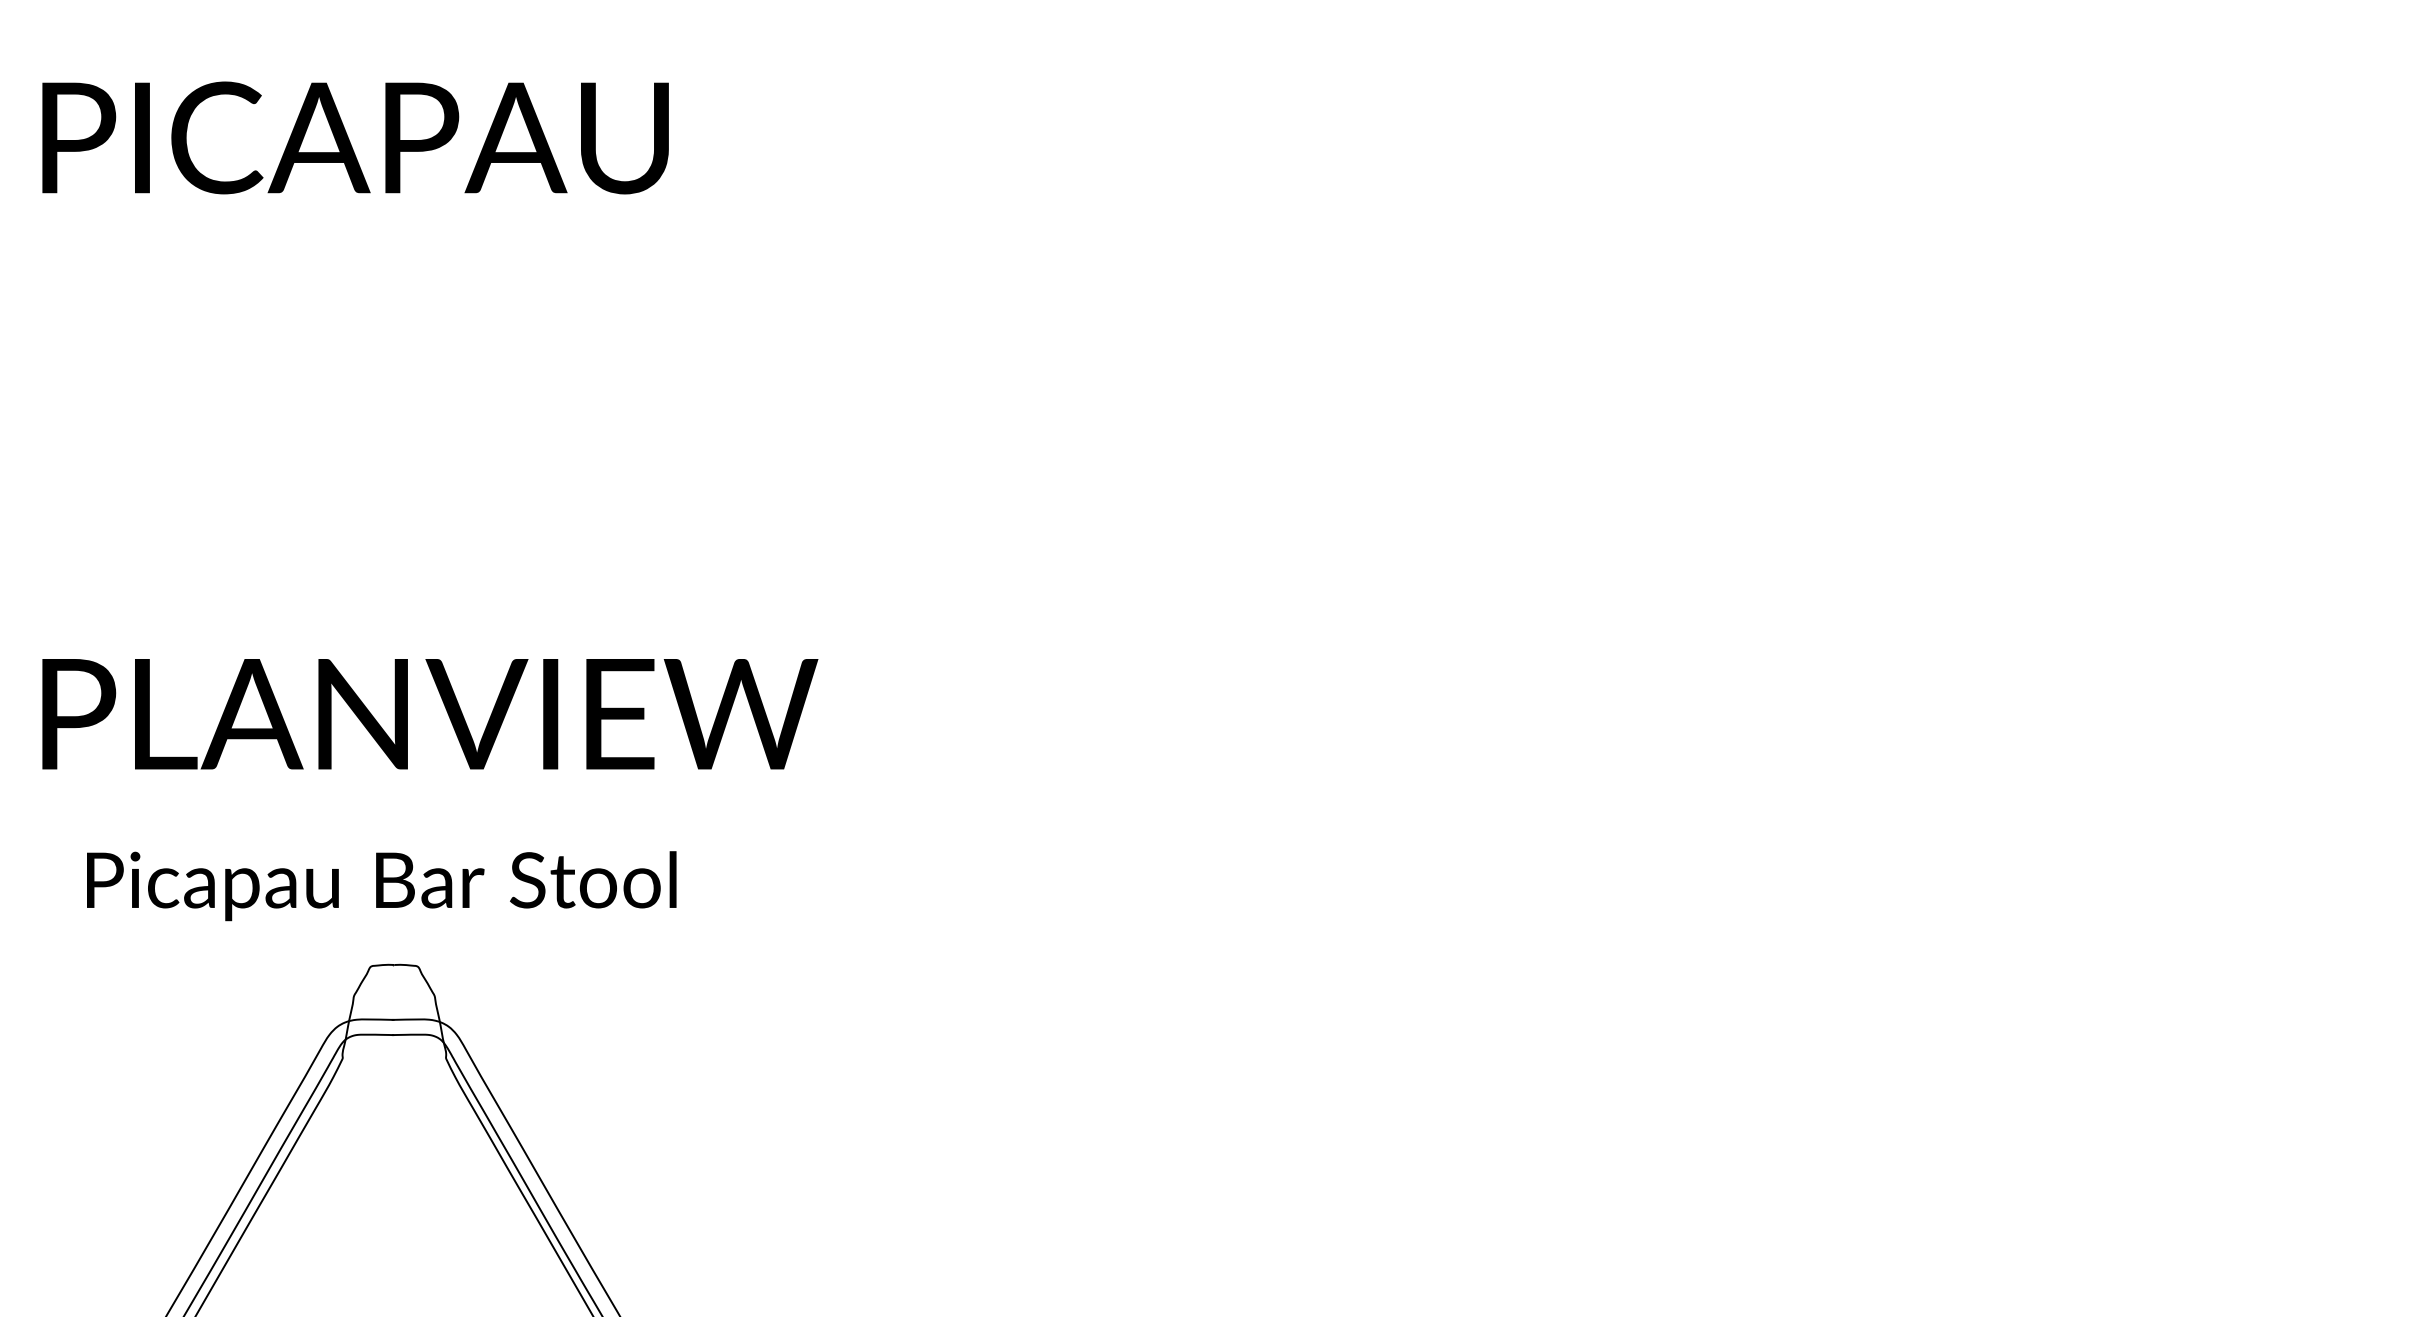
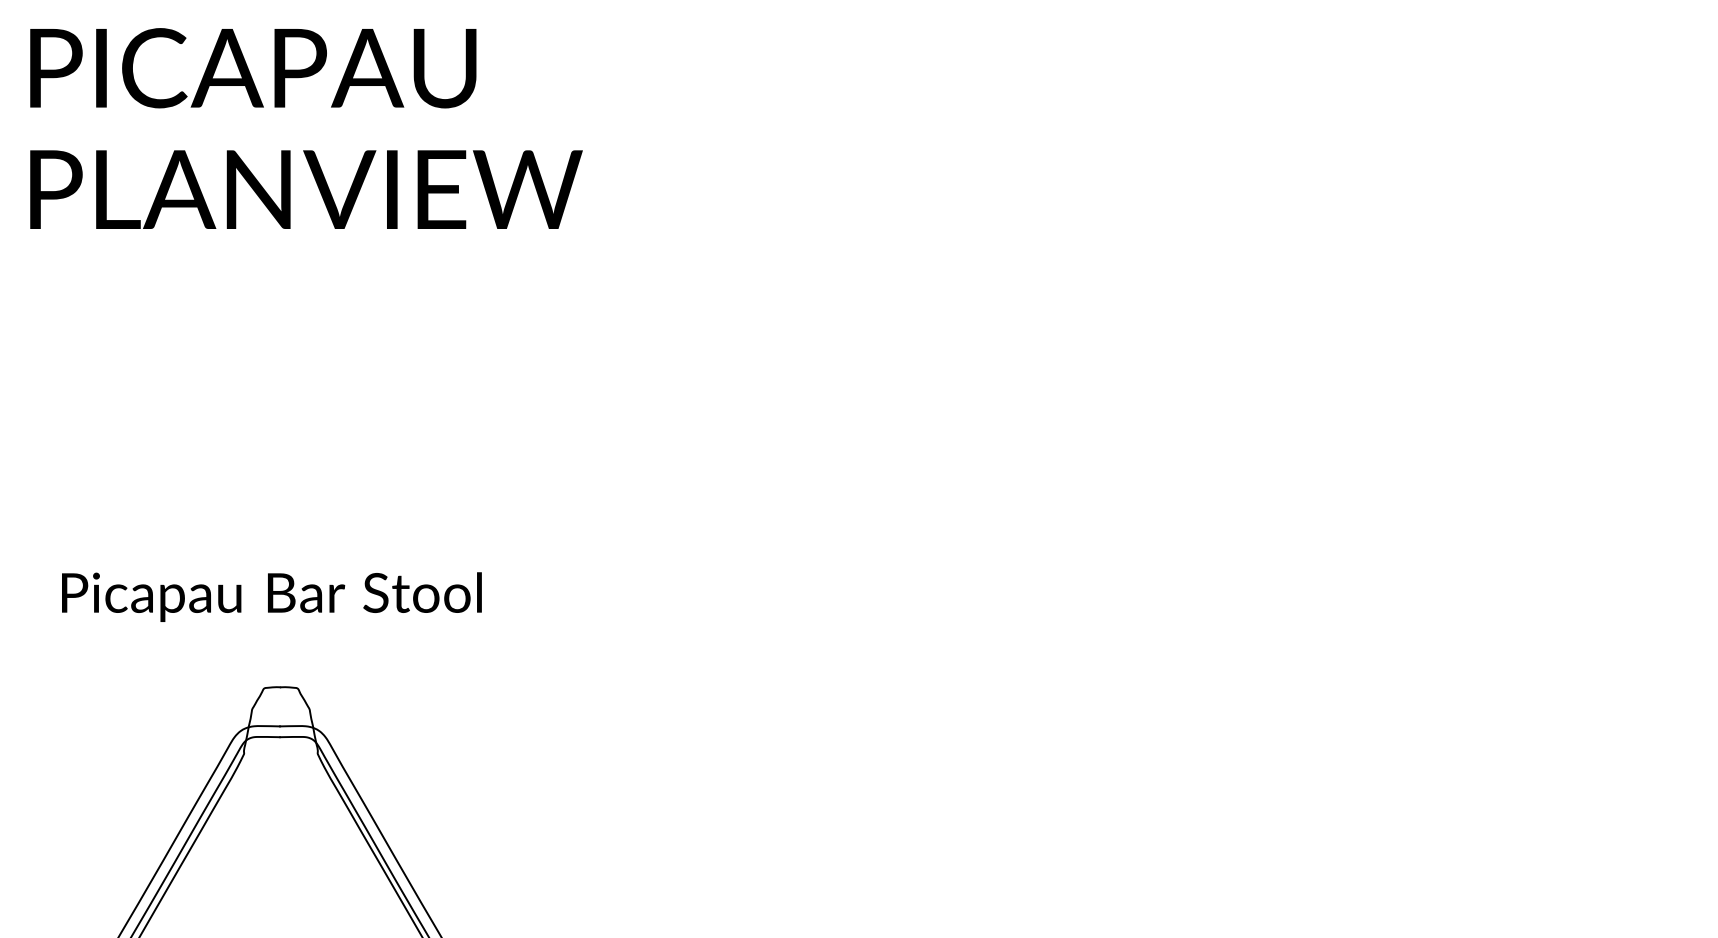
text: (355, 138) -> (253, 68), moved
text: (430, 713) -> (306, 189), moved
text: (381, 885) -> (271, 596), moved

